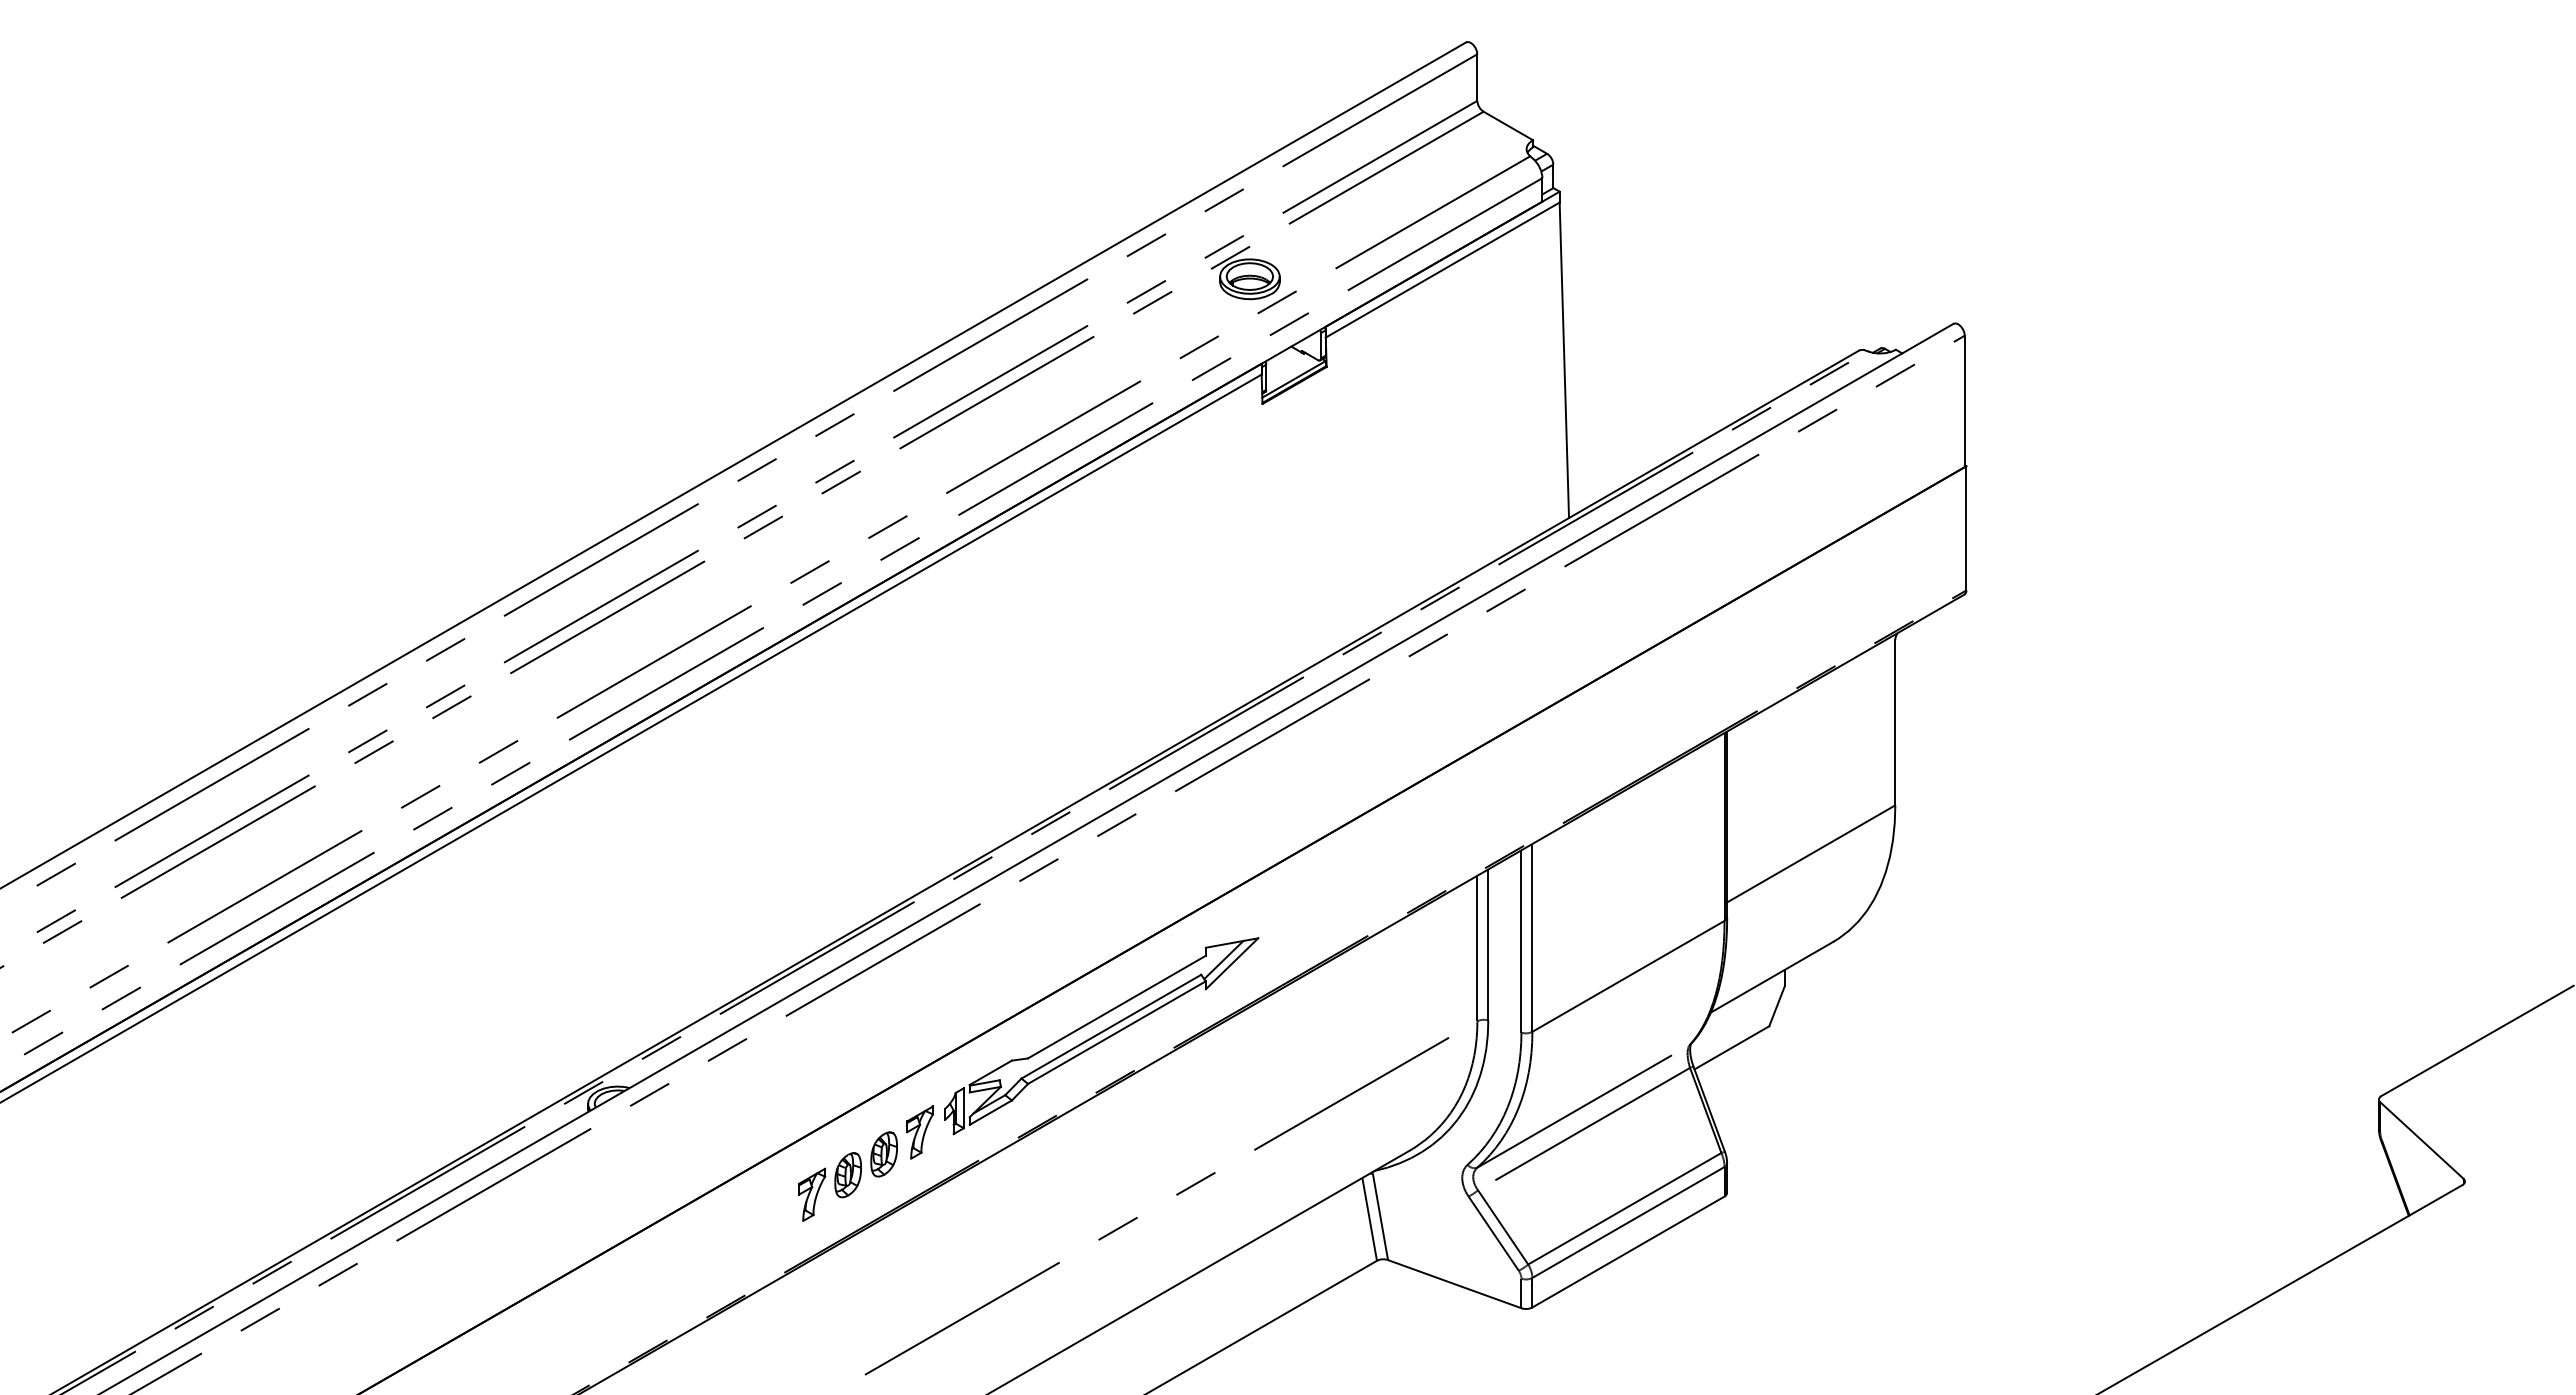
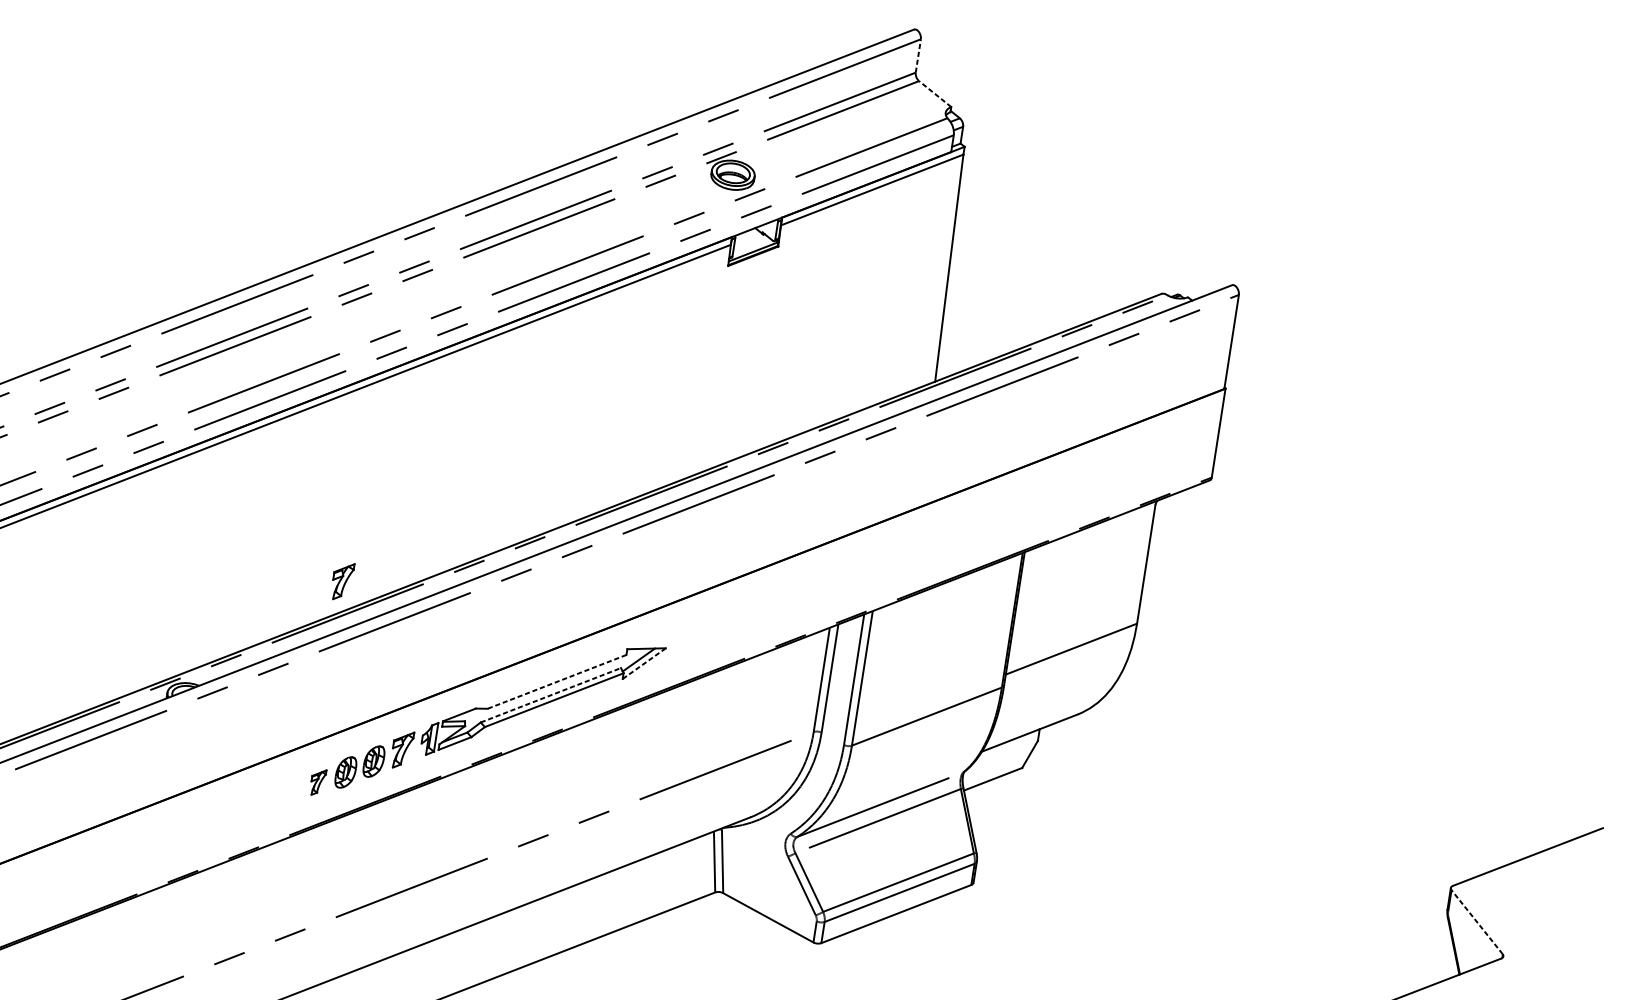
line: (1477, 77) -> (918, 55), solid -> dashed
line: (1508, 125) -> (935, 93), solid -> dashed
part: (803, 915) -> (342, 581), added
line: (1232, 963) -> (644, 663), solid -> dashed
line: (1116, 1007) -> (556, 682), solid -> dashed
line: (1111, 1026) -> (551, 695), solid -> dashed
line: (2421, 1140) -> (1476, 922), solid -> dashed
part: (812, 1194) -> (318, 782), size x0.7

